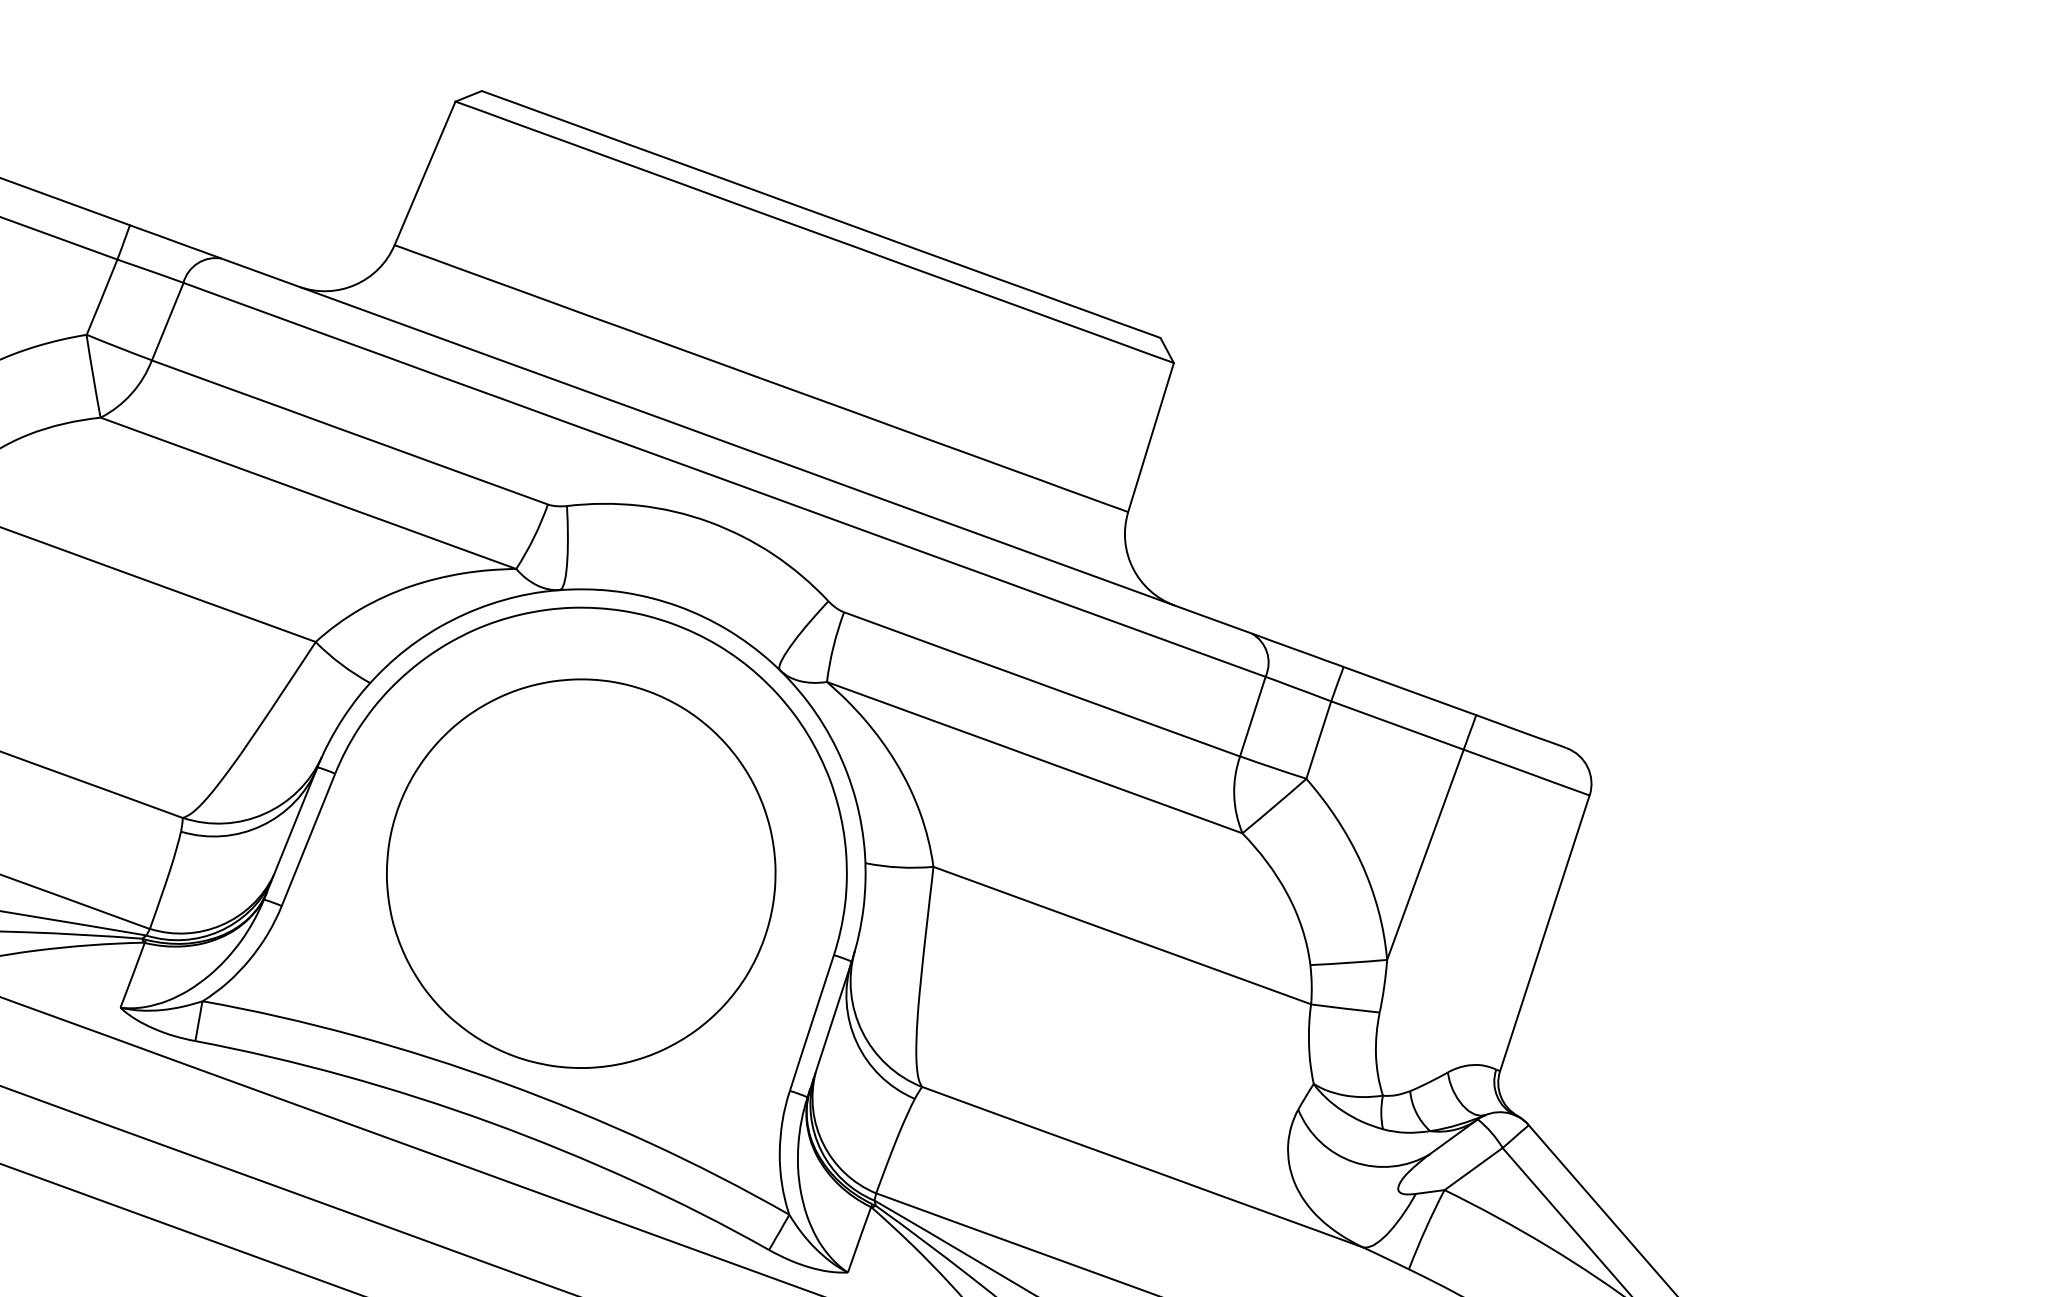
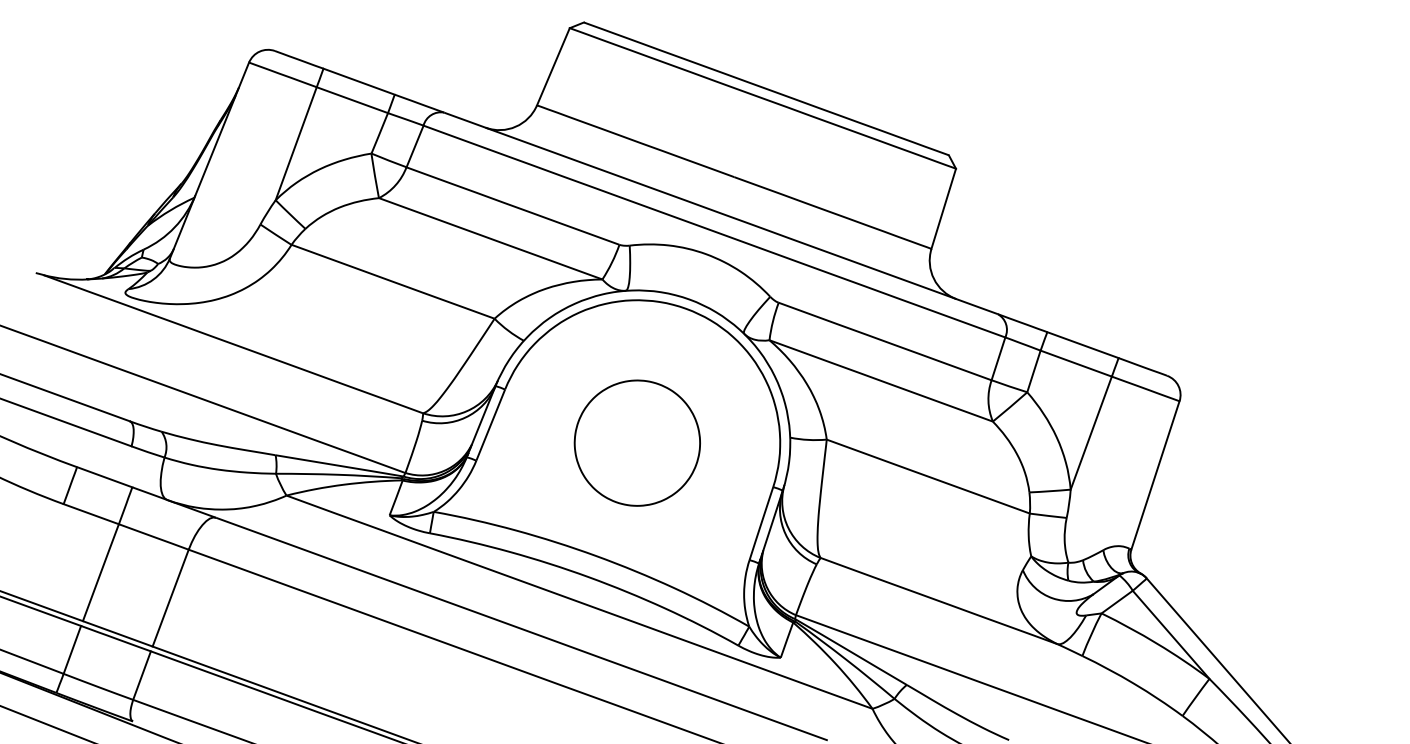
part: (581, 872) -> (637, 442), size x0.6

